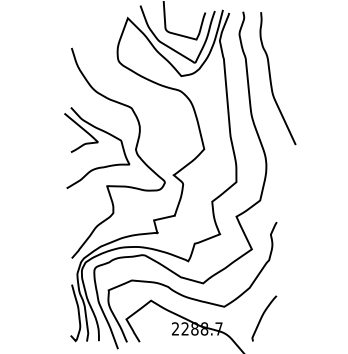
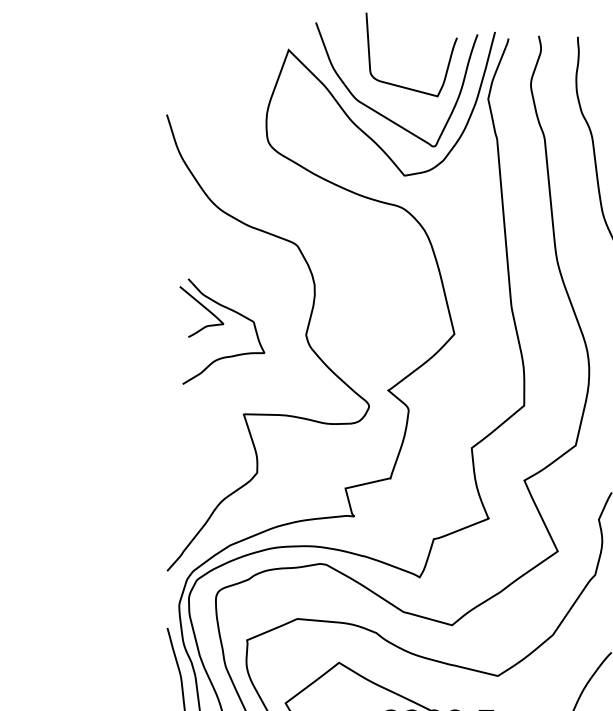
part: (97, 147) -> (222, 330), size x0.6

